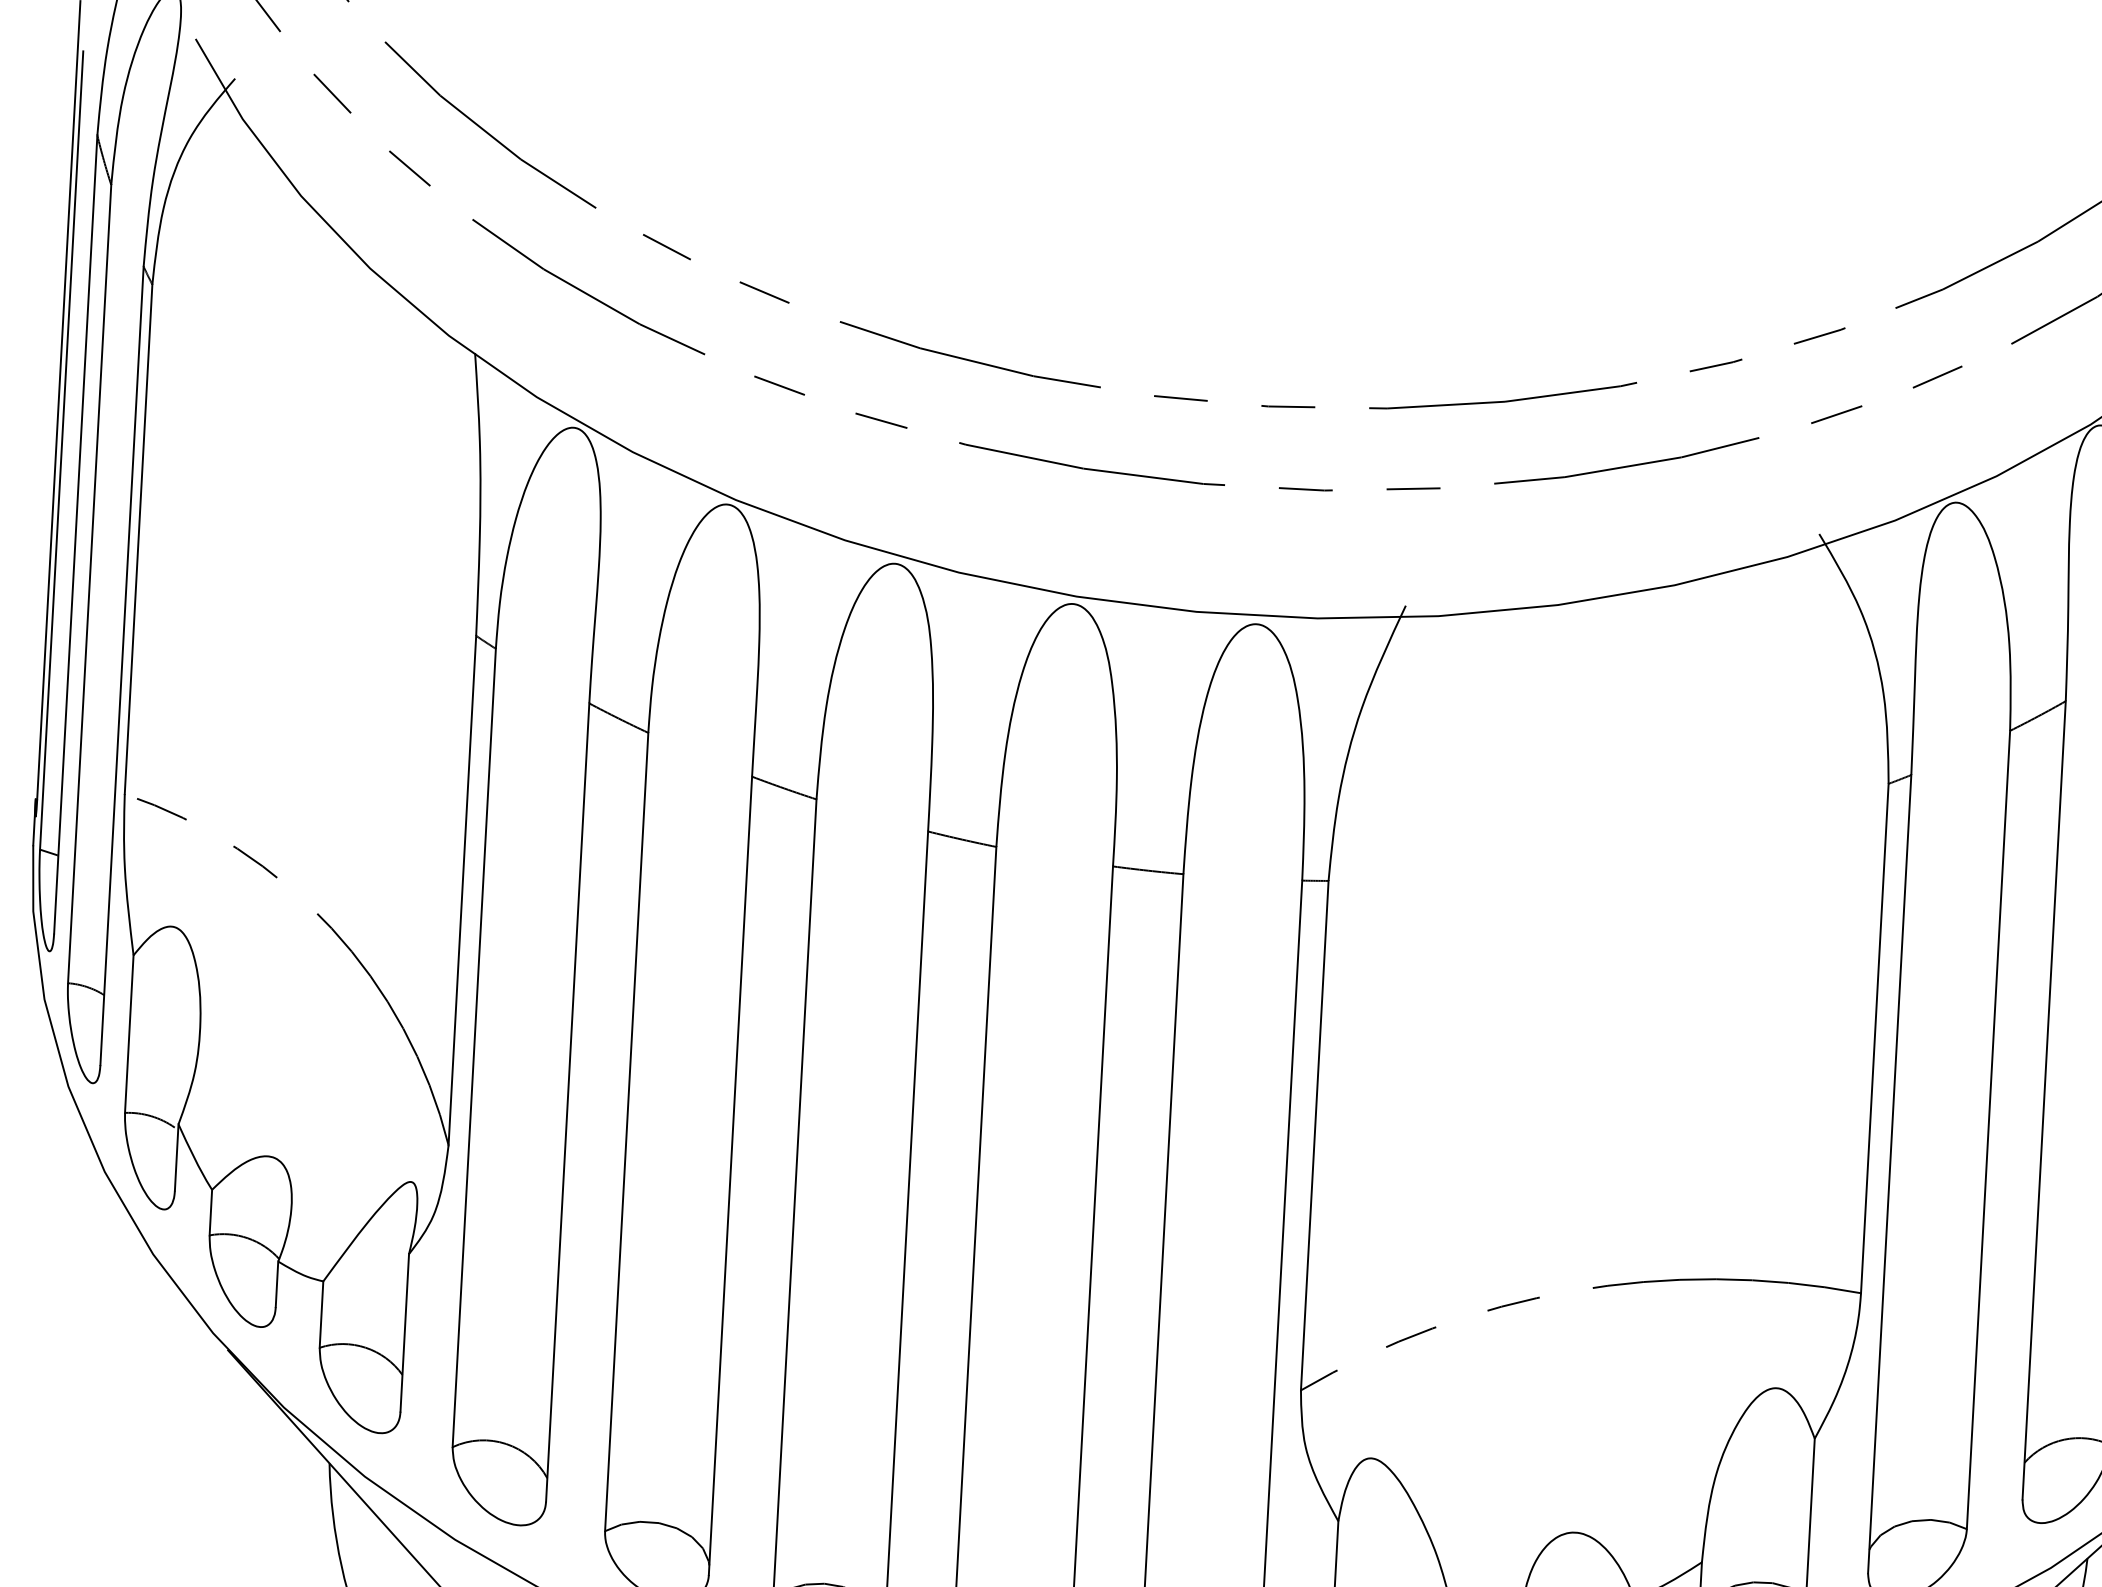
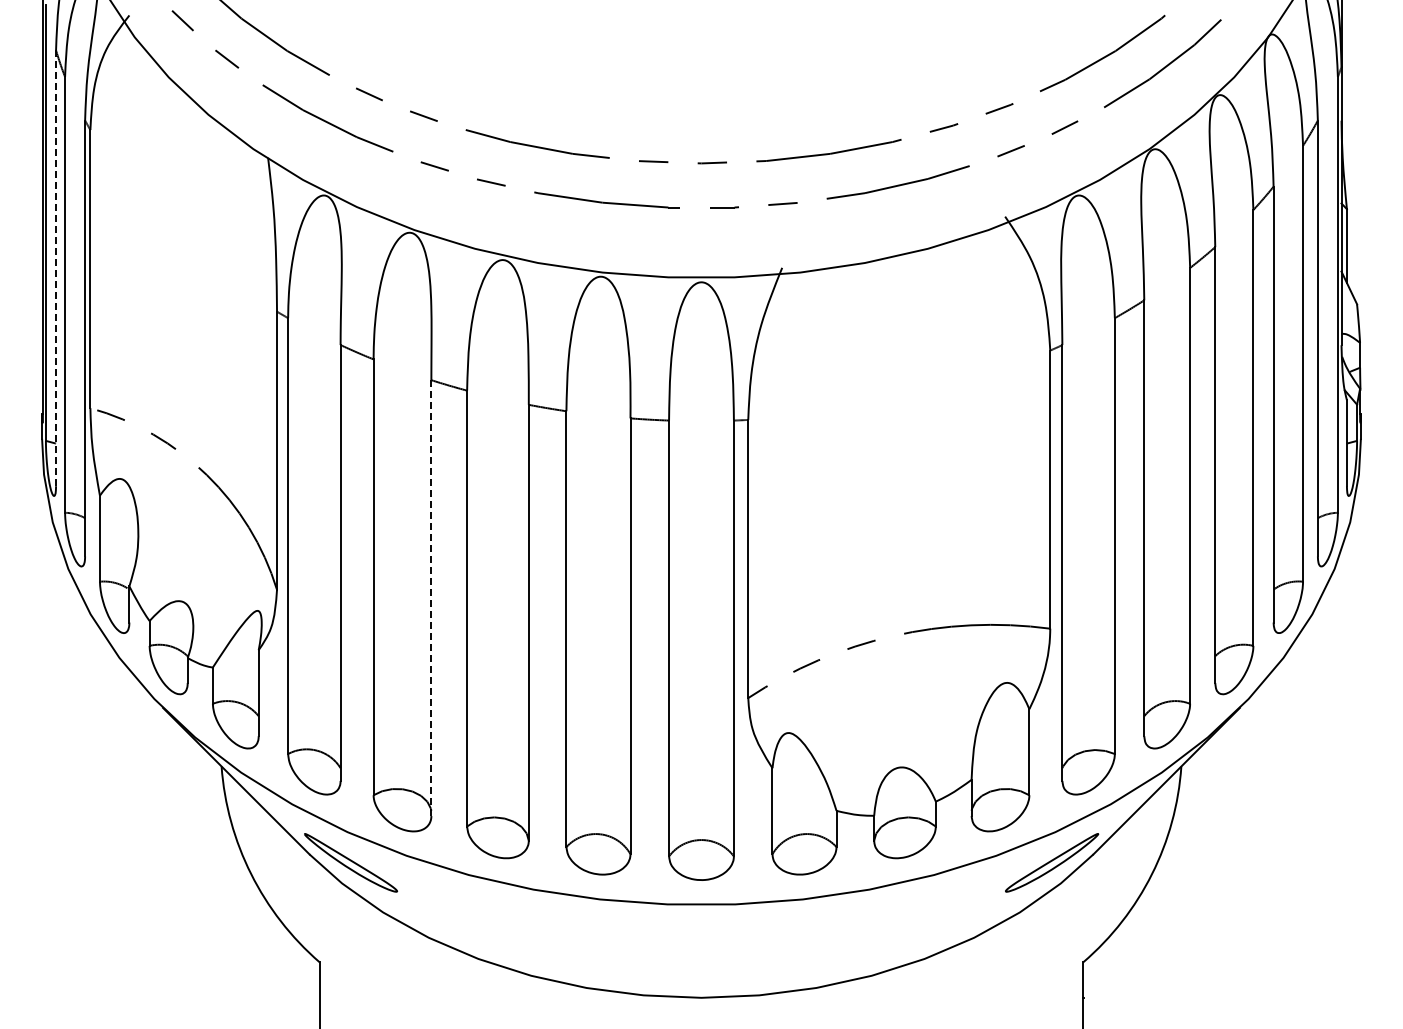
line: (76, 534) -> (56, 268), solid -> dashed
line: (730, 1176) -> (431, 598), solid -> dashed

